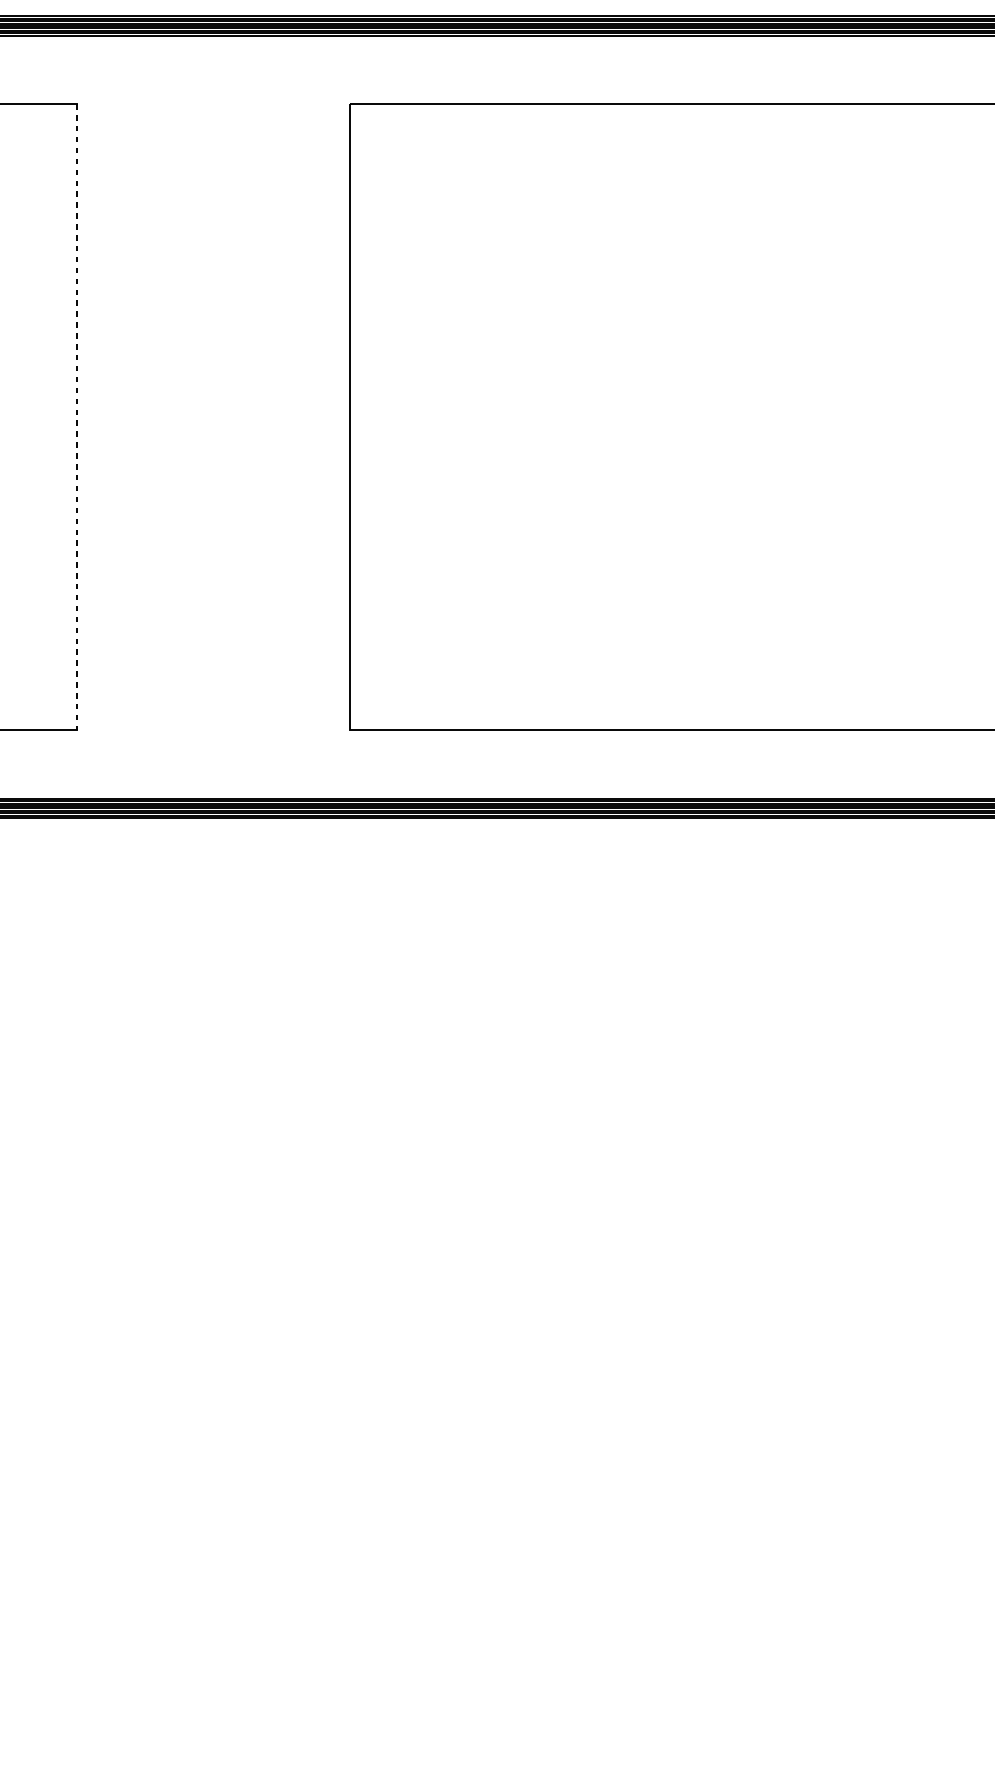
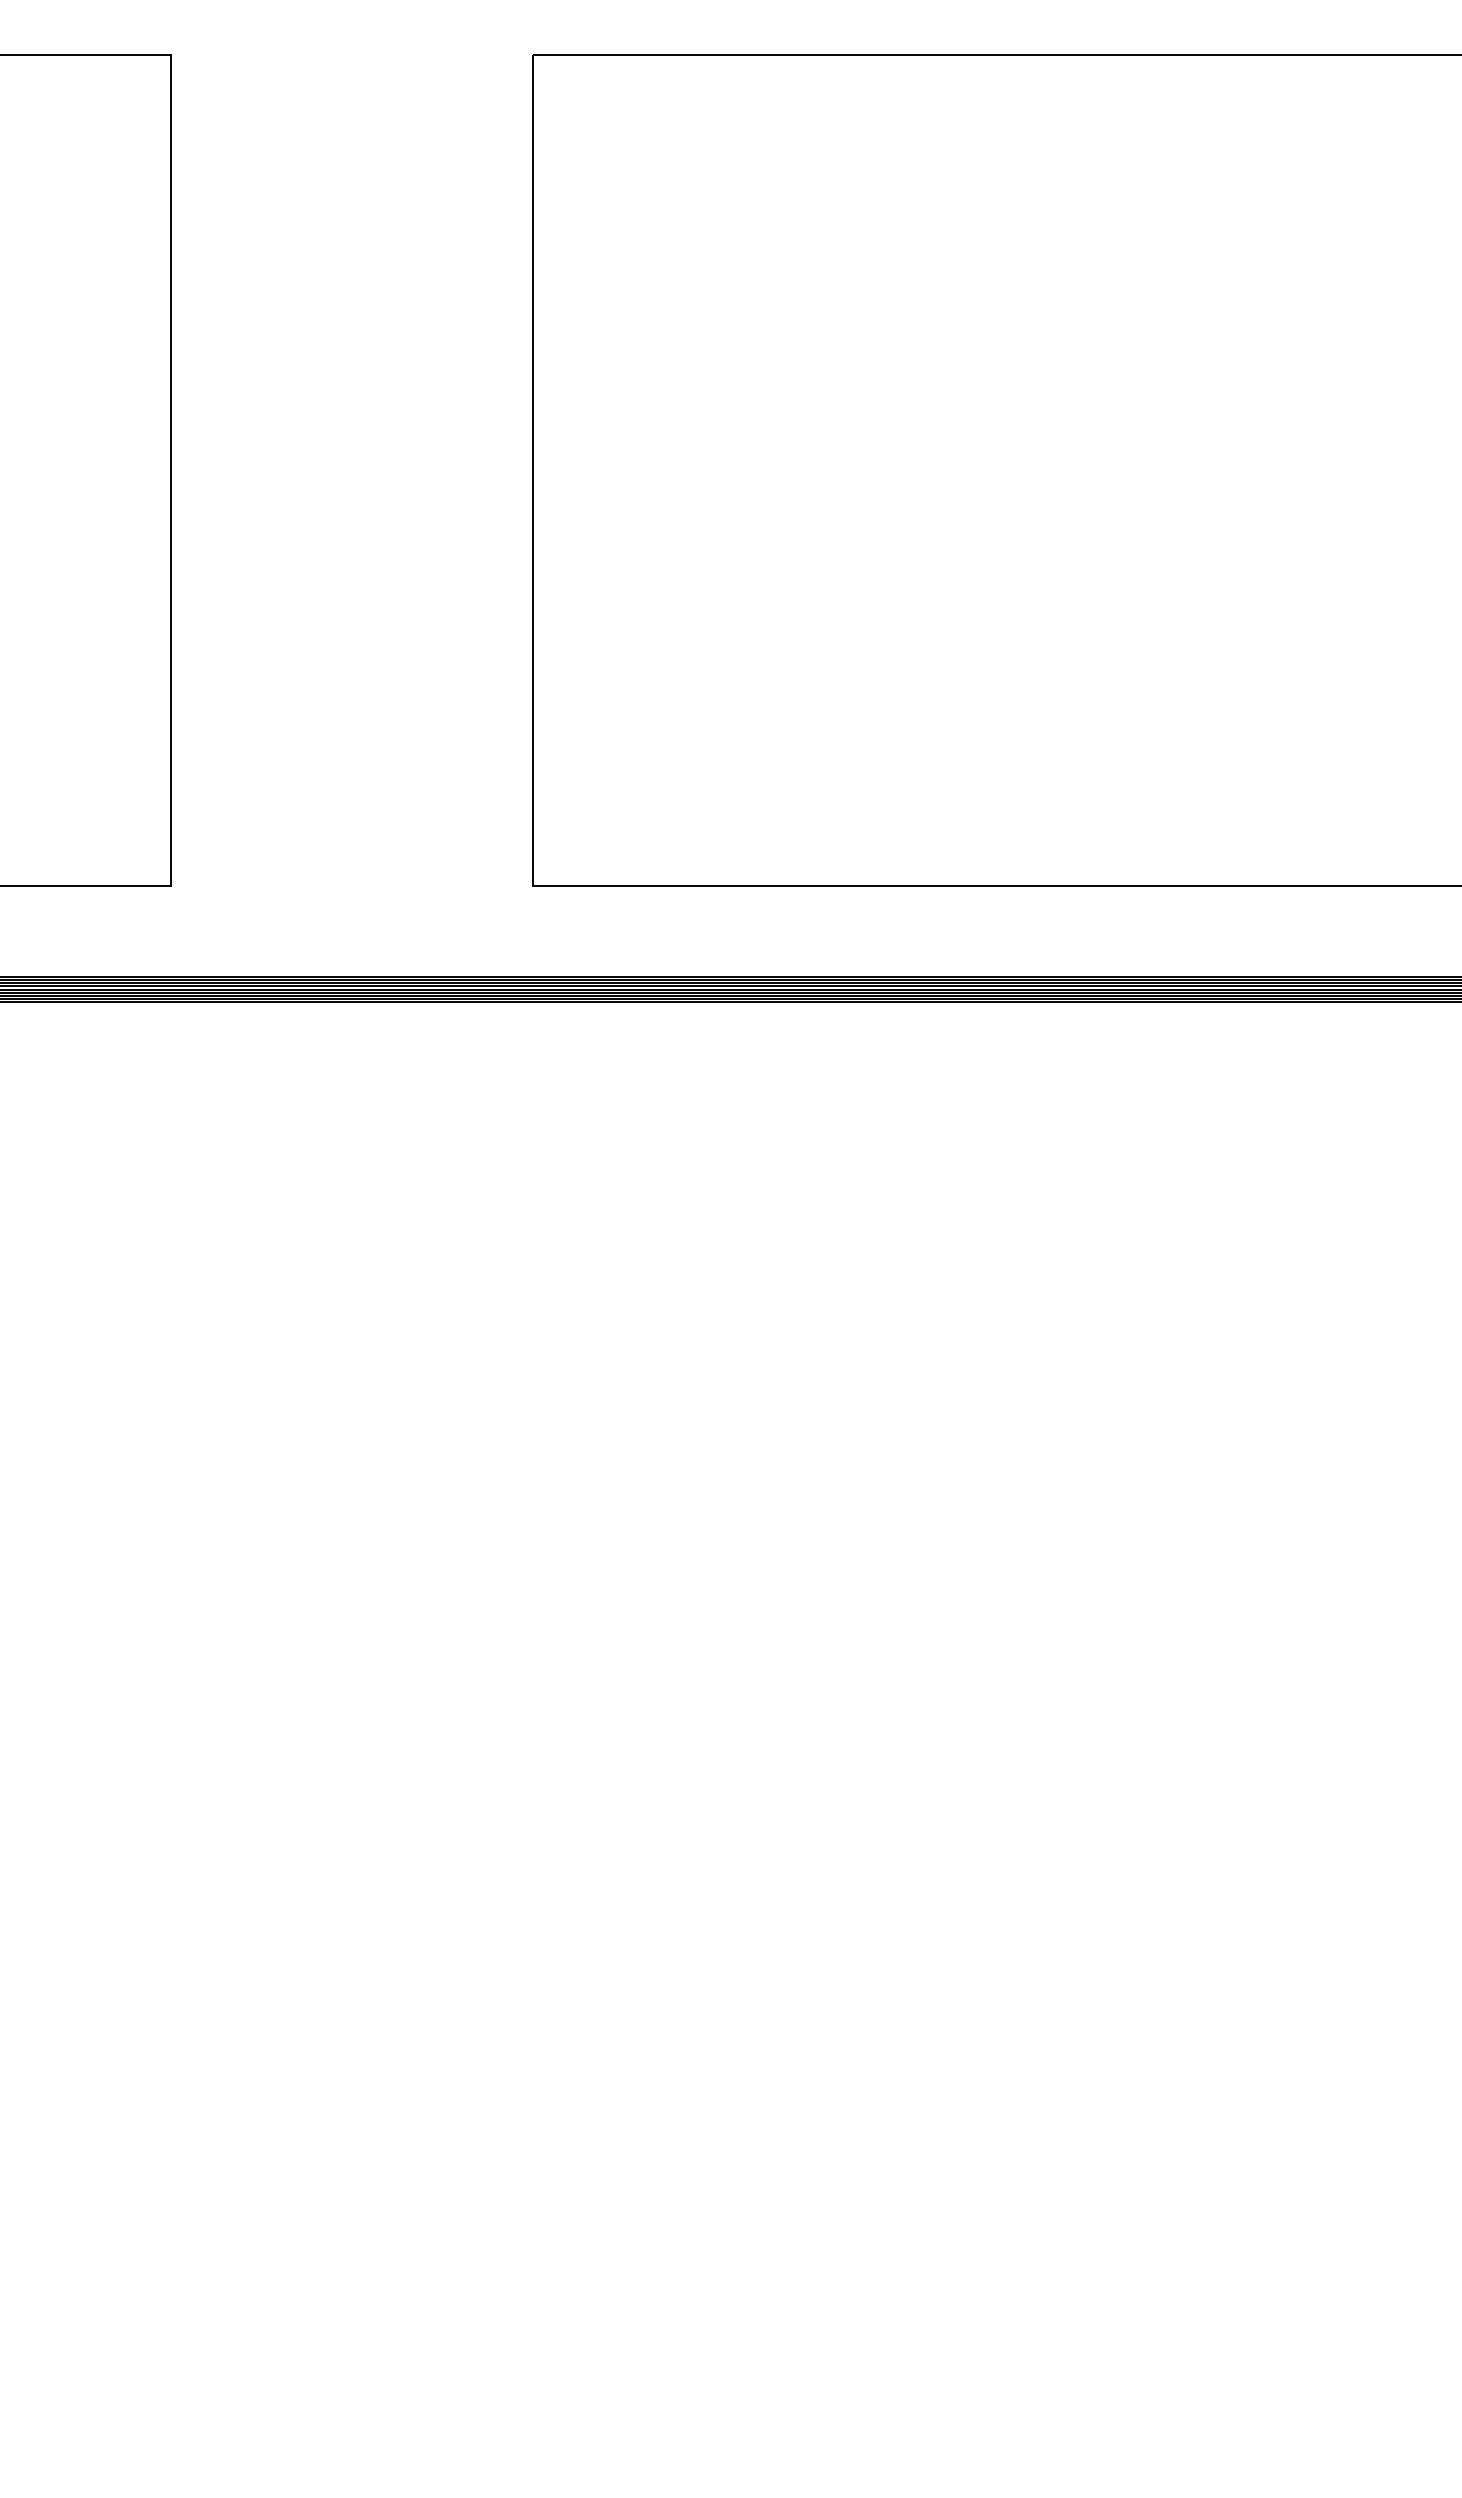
line: (77, 417) -> (171, 470), dashed -> solid

